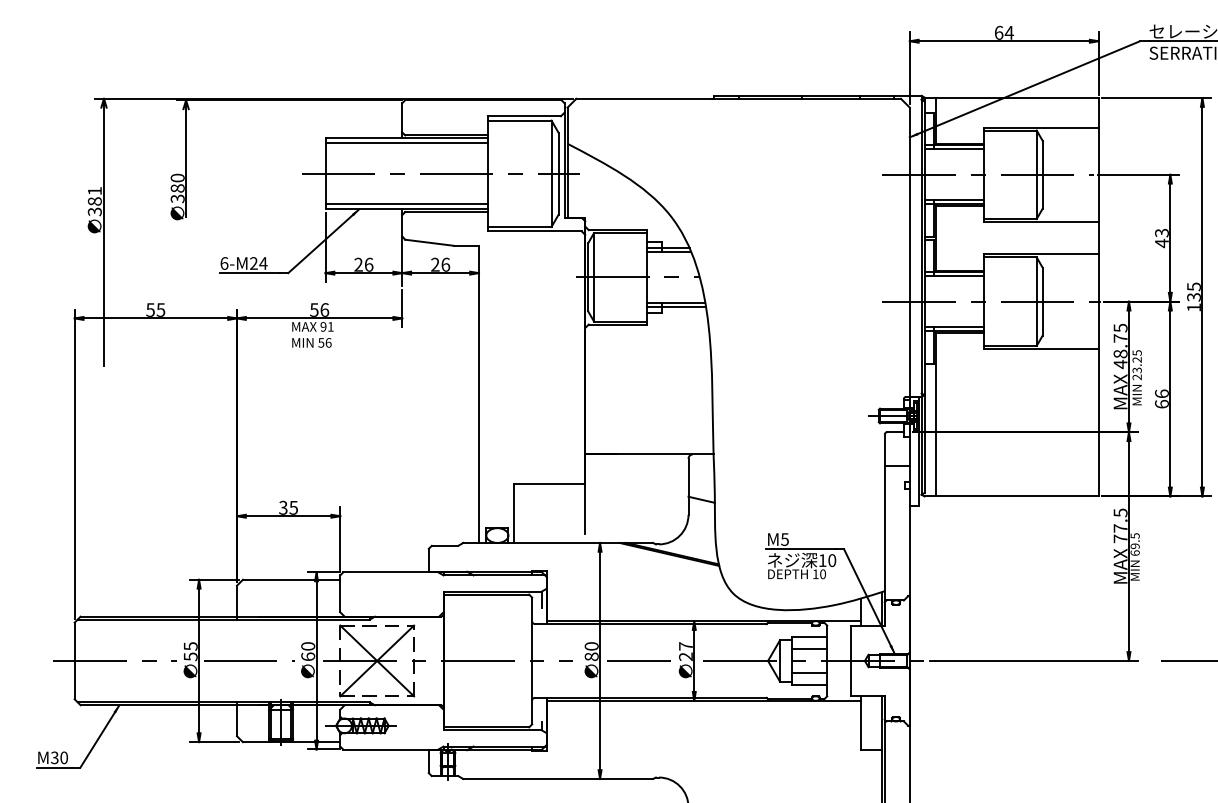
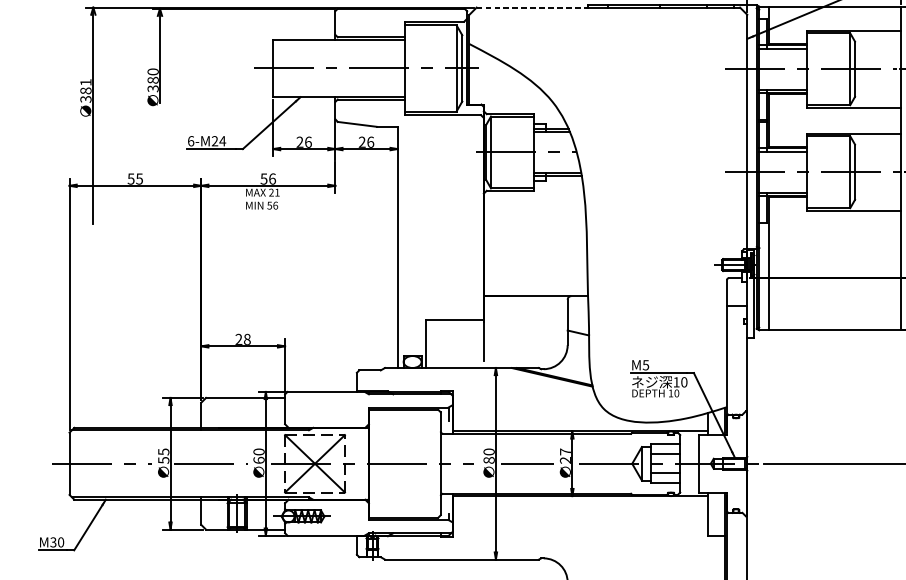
line: (644, 98) -> (531, 7), solid -> dashed
line: (406, 143) -> (338, 43), removed
line: (406, 204) -> (338, 93), removed
text: (323, 326) -> (271, 192), 91 -> 21
text: (288, 507) -> (243, 339), 35 -> 28

